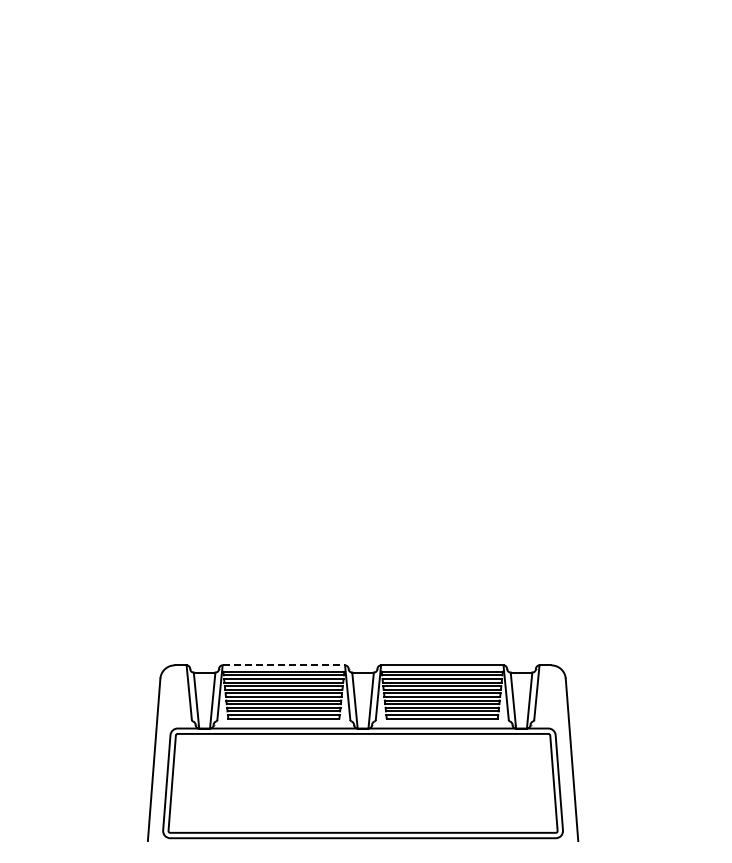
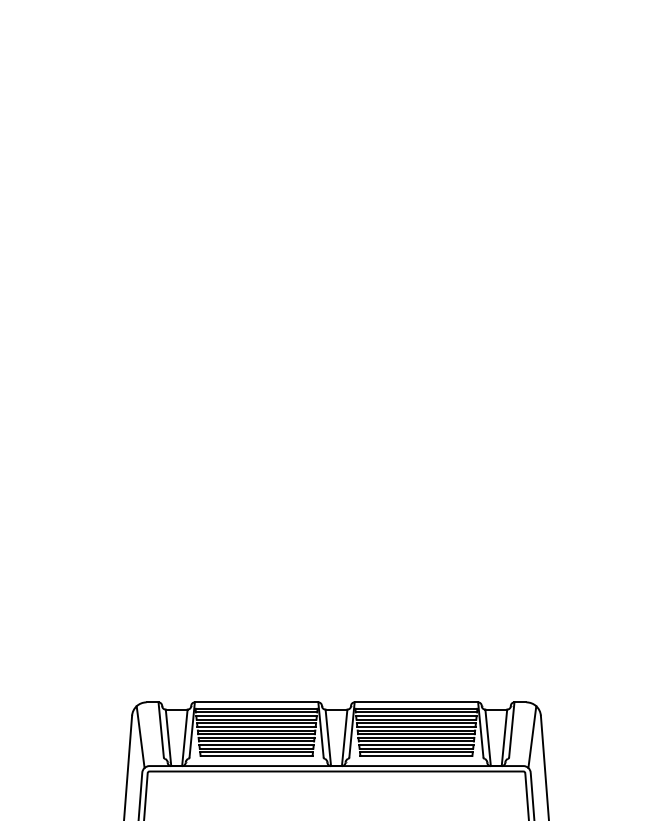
line: (284, 665) -> (257, 702), dashed -> solid
line: (168, 699) -> (140, 736), added
line: (557, 699) -> (532, 736), added

